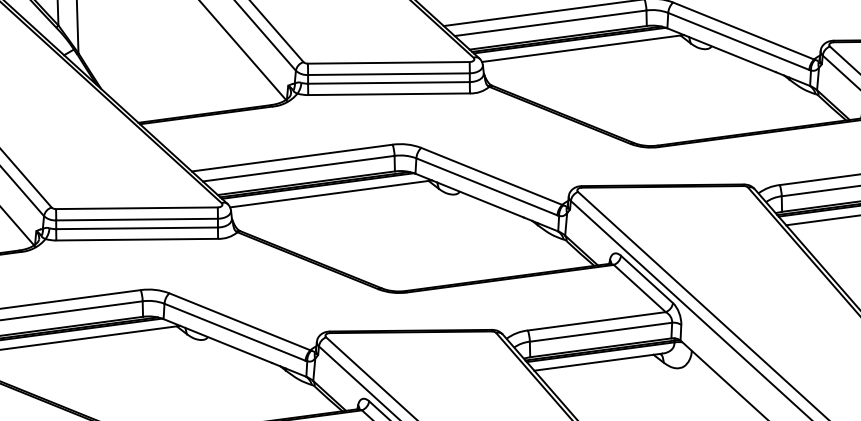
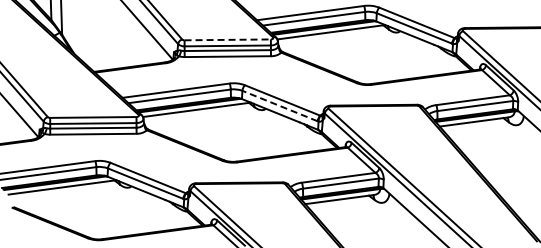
line: (390, 62) -> (228, 39), solid -> dashed
line: (487, 187) -> (280, 106), solid -> dashed

